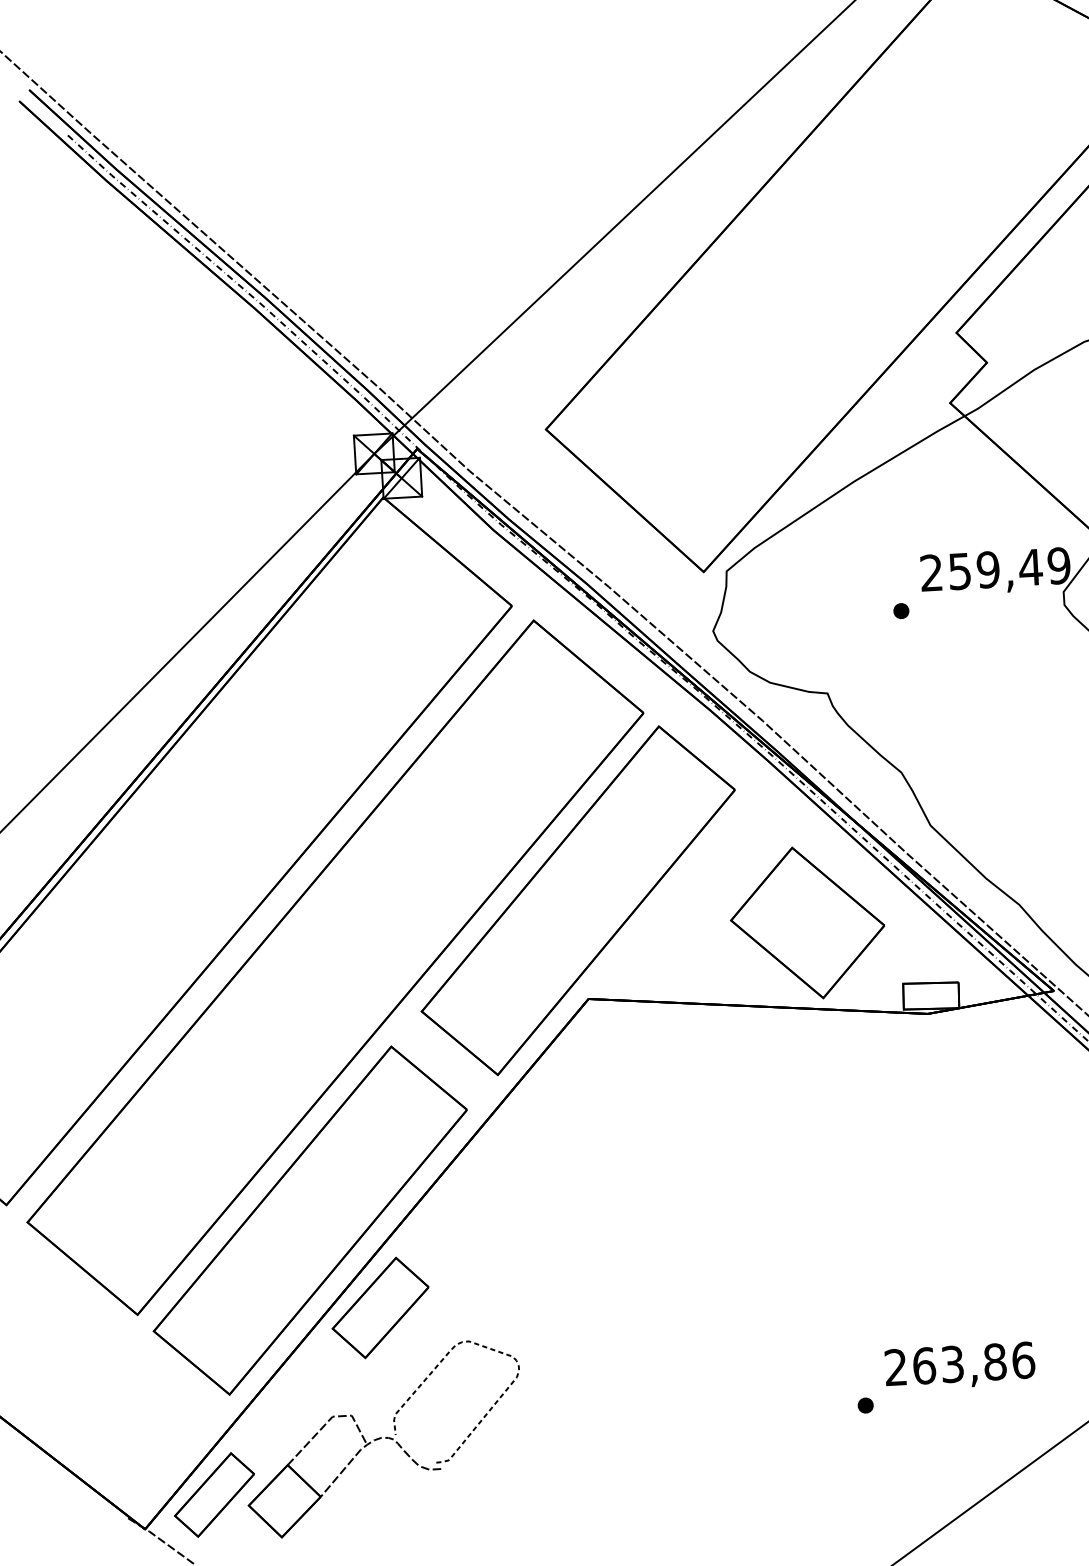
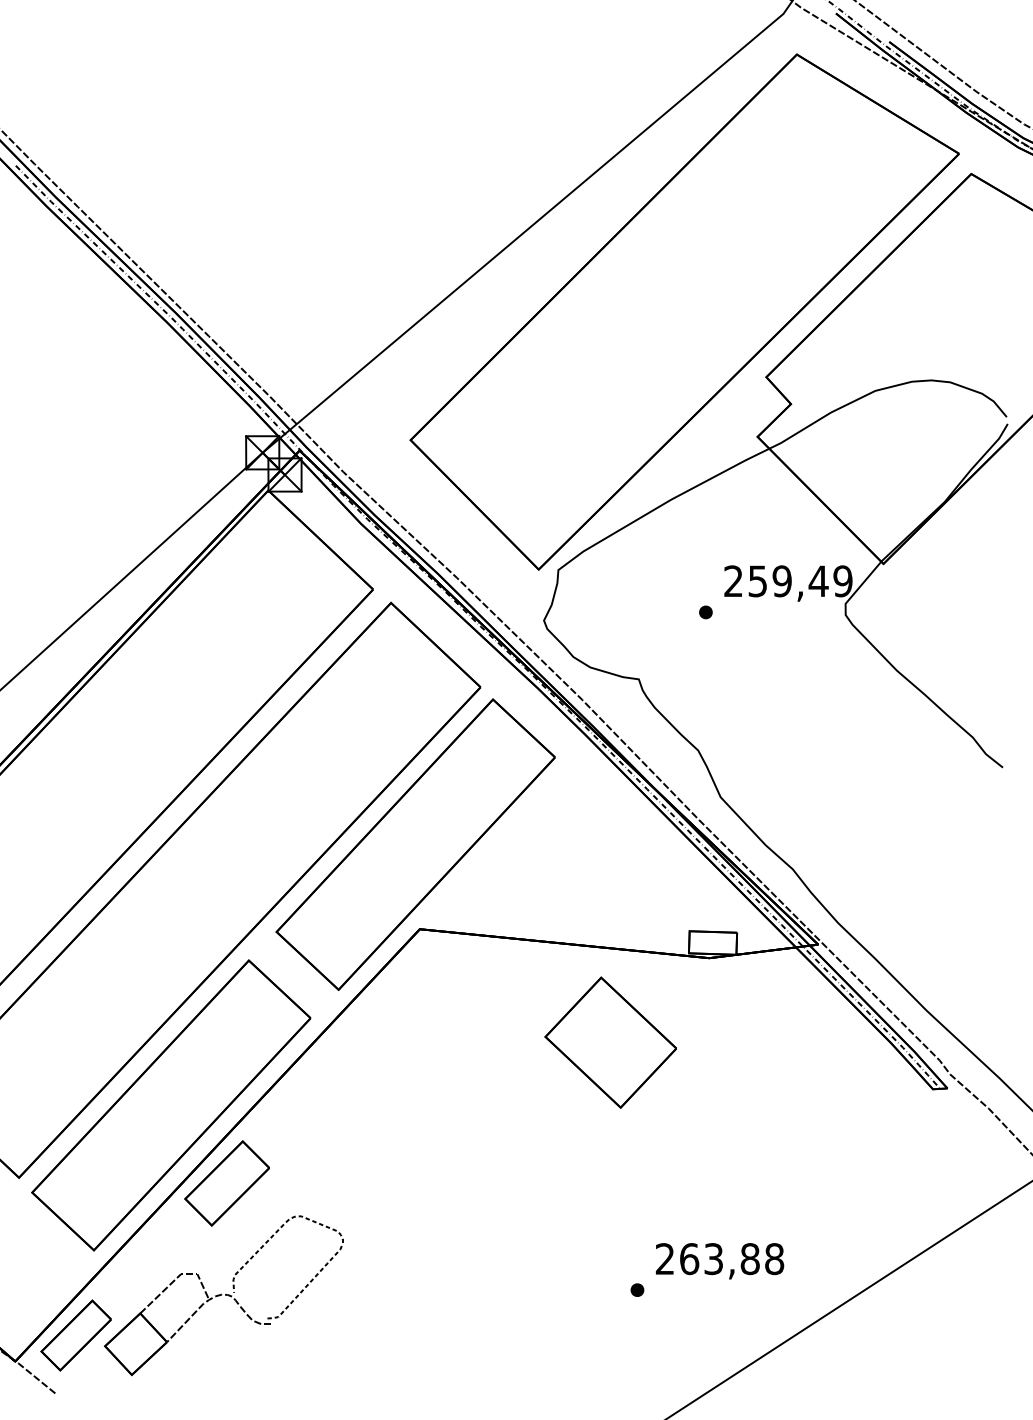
part: (807, 922) -> (610, 1042), moved
text: (1023, 1359) -> (774, 1258), 263,86 -> 263,88

